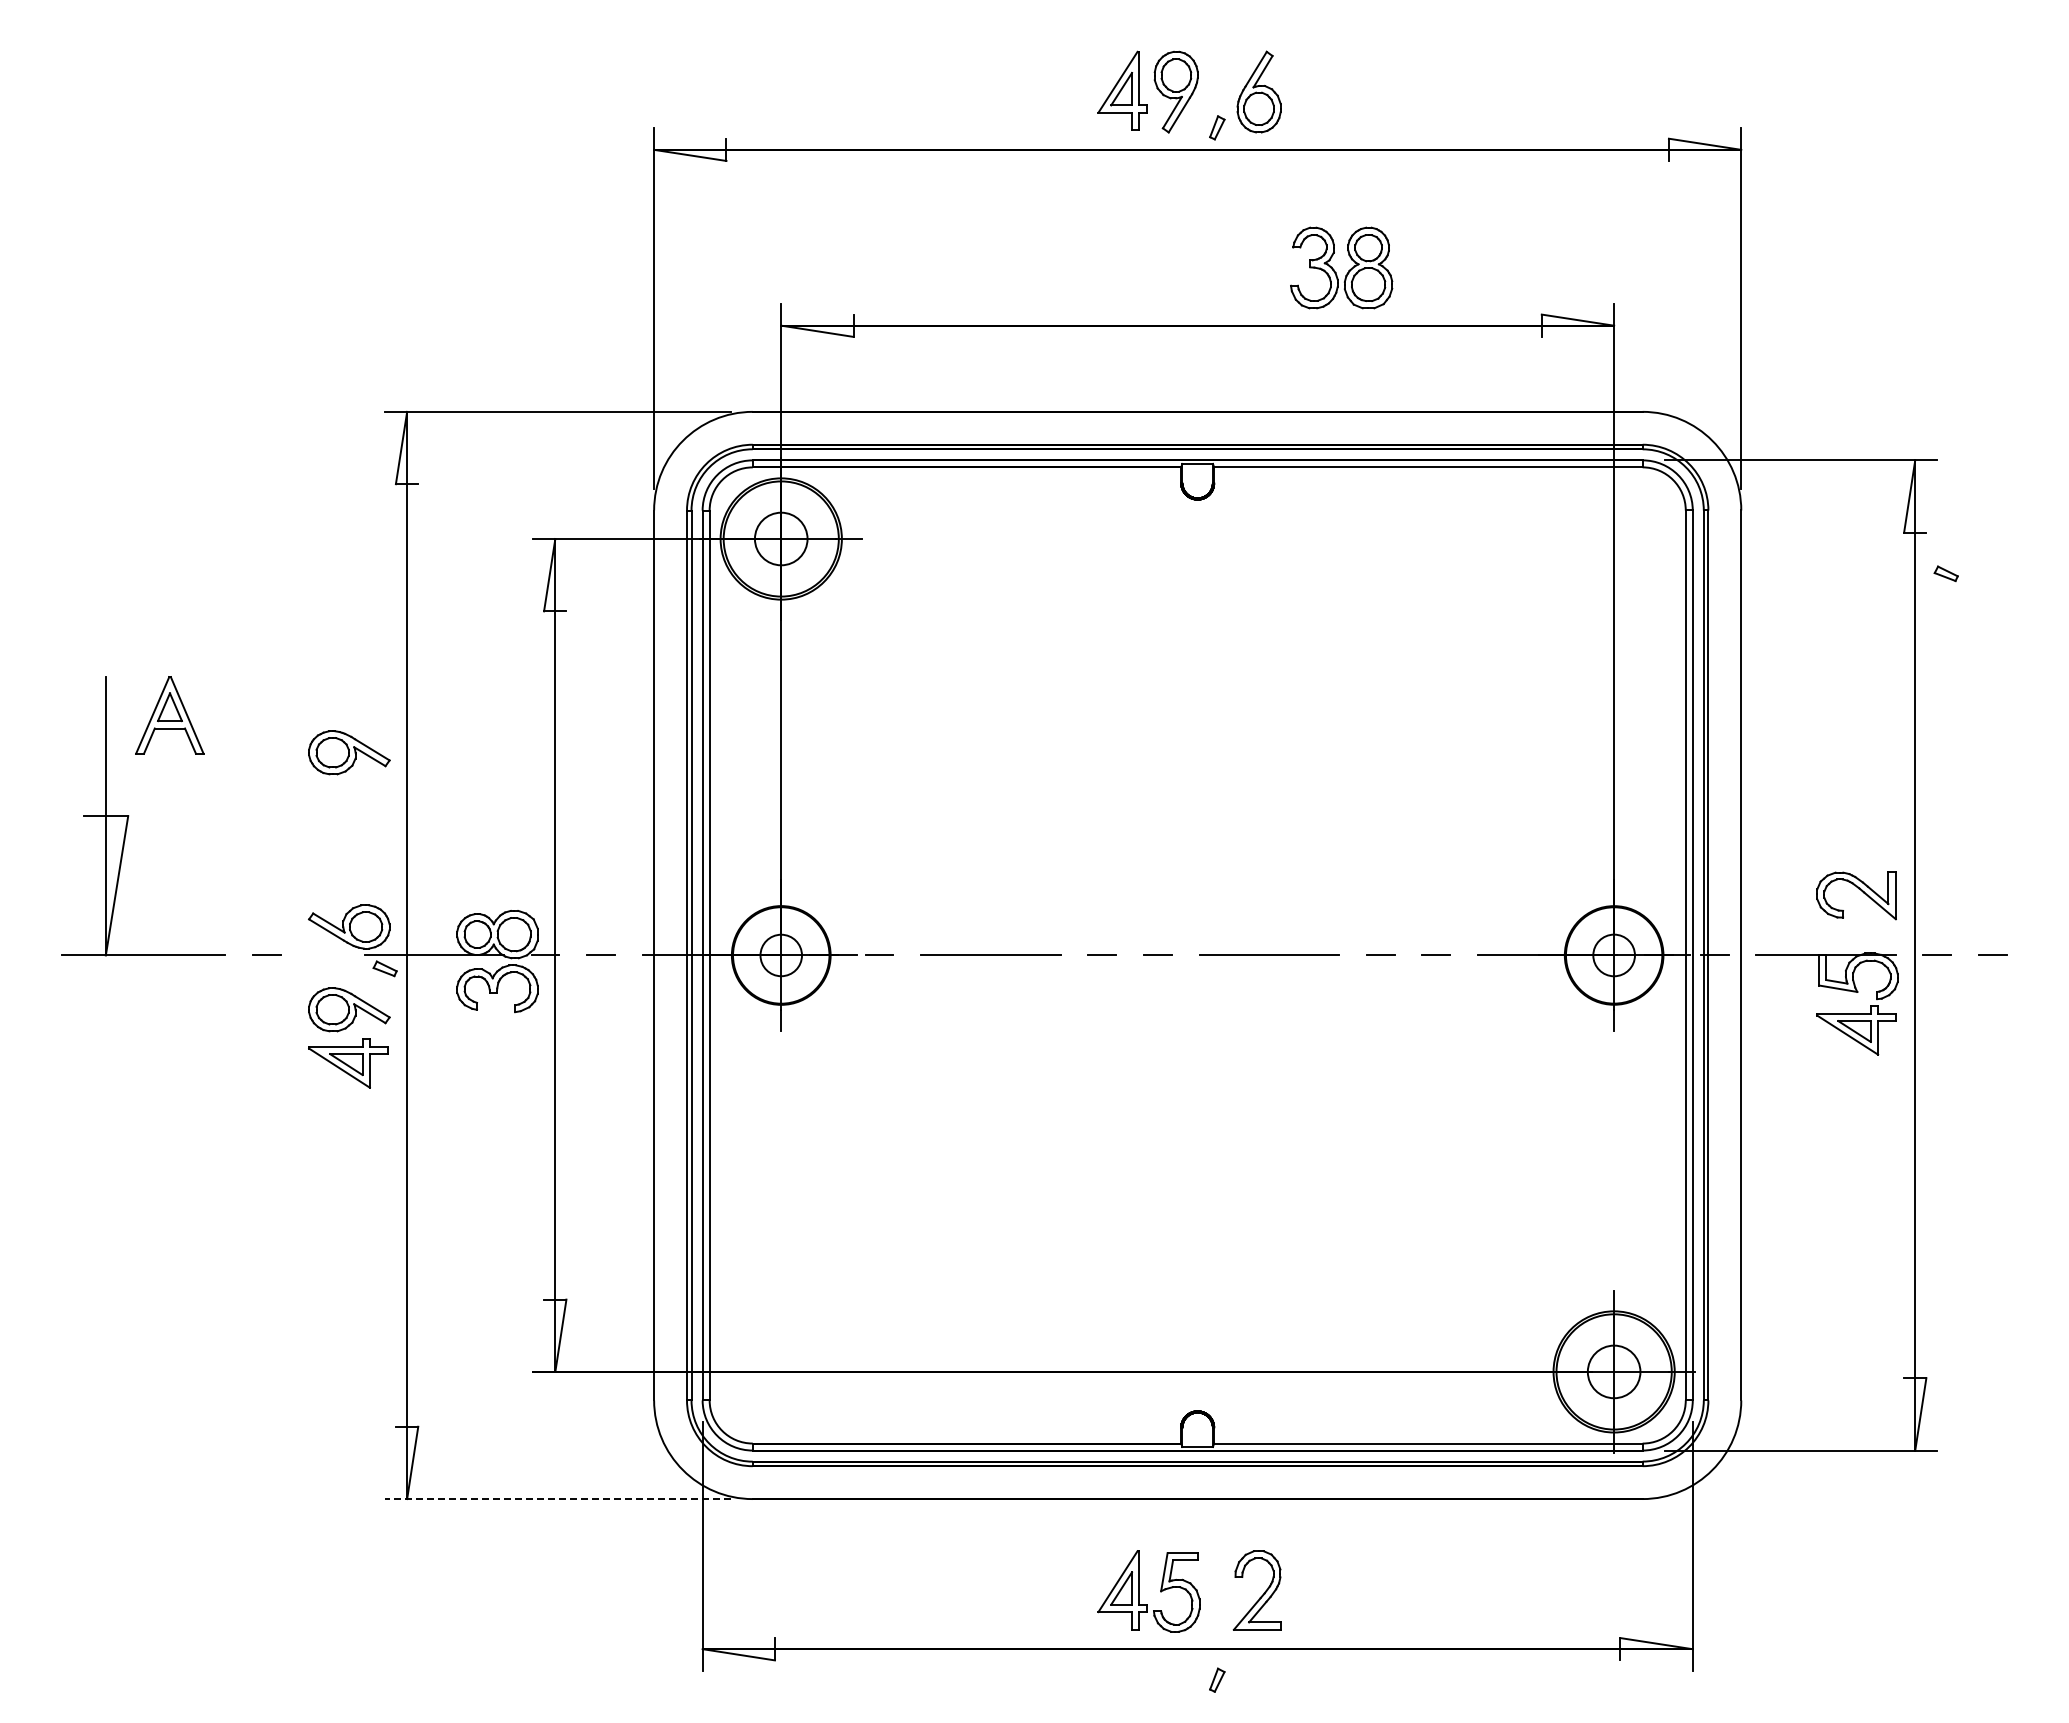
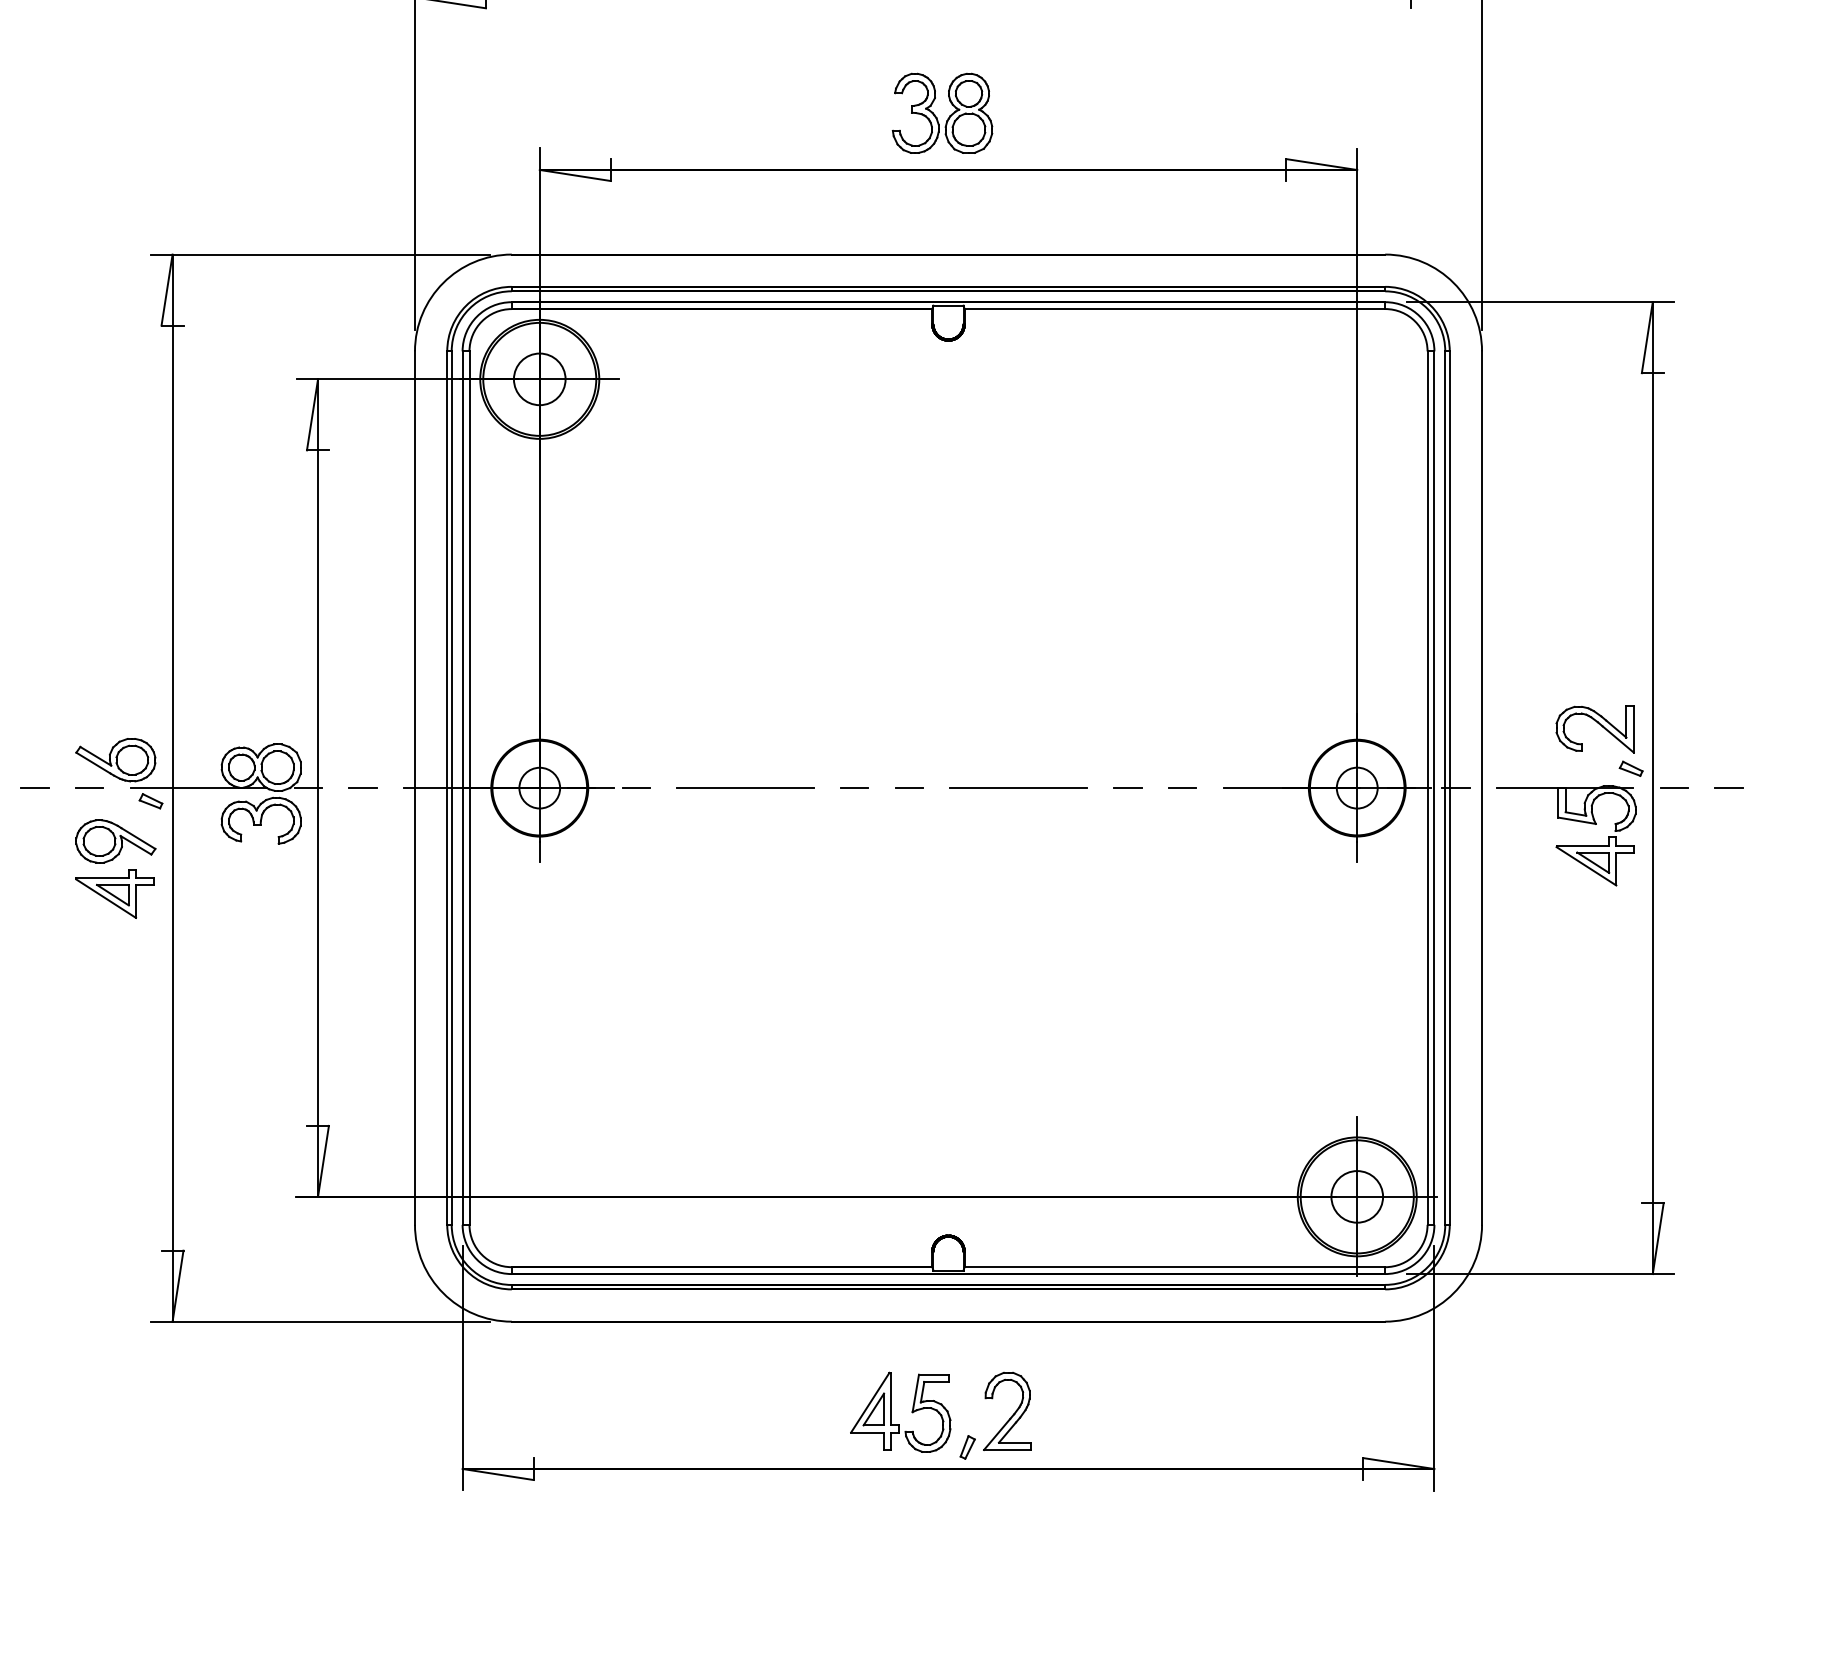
part: (1336, 272) -> (937, 117), moved
part: (1945, 573) -> (1630, 768), moved
part: (349, 752) -> (116, 588), removed
line: (322, 955) -> (89, 788), added
line: (558, 1499) -> (321, 1322), dashed -> solid
part: (1217, 1679) -> (967, 1446), moved

